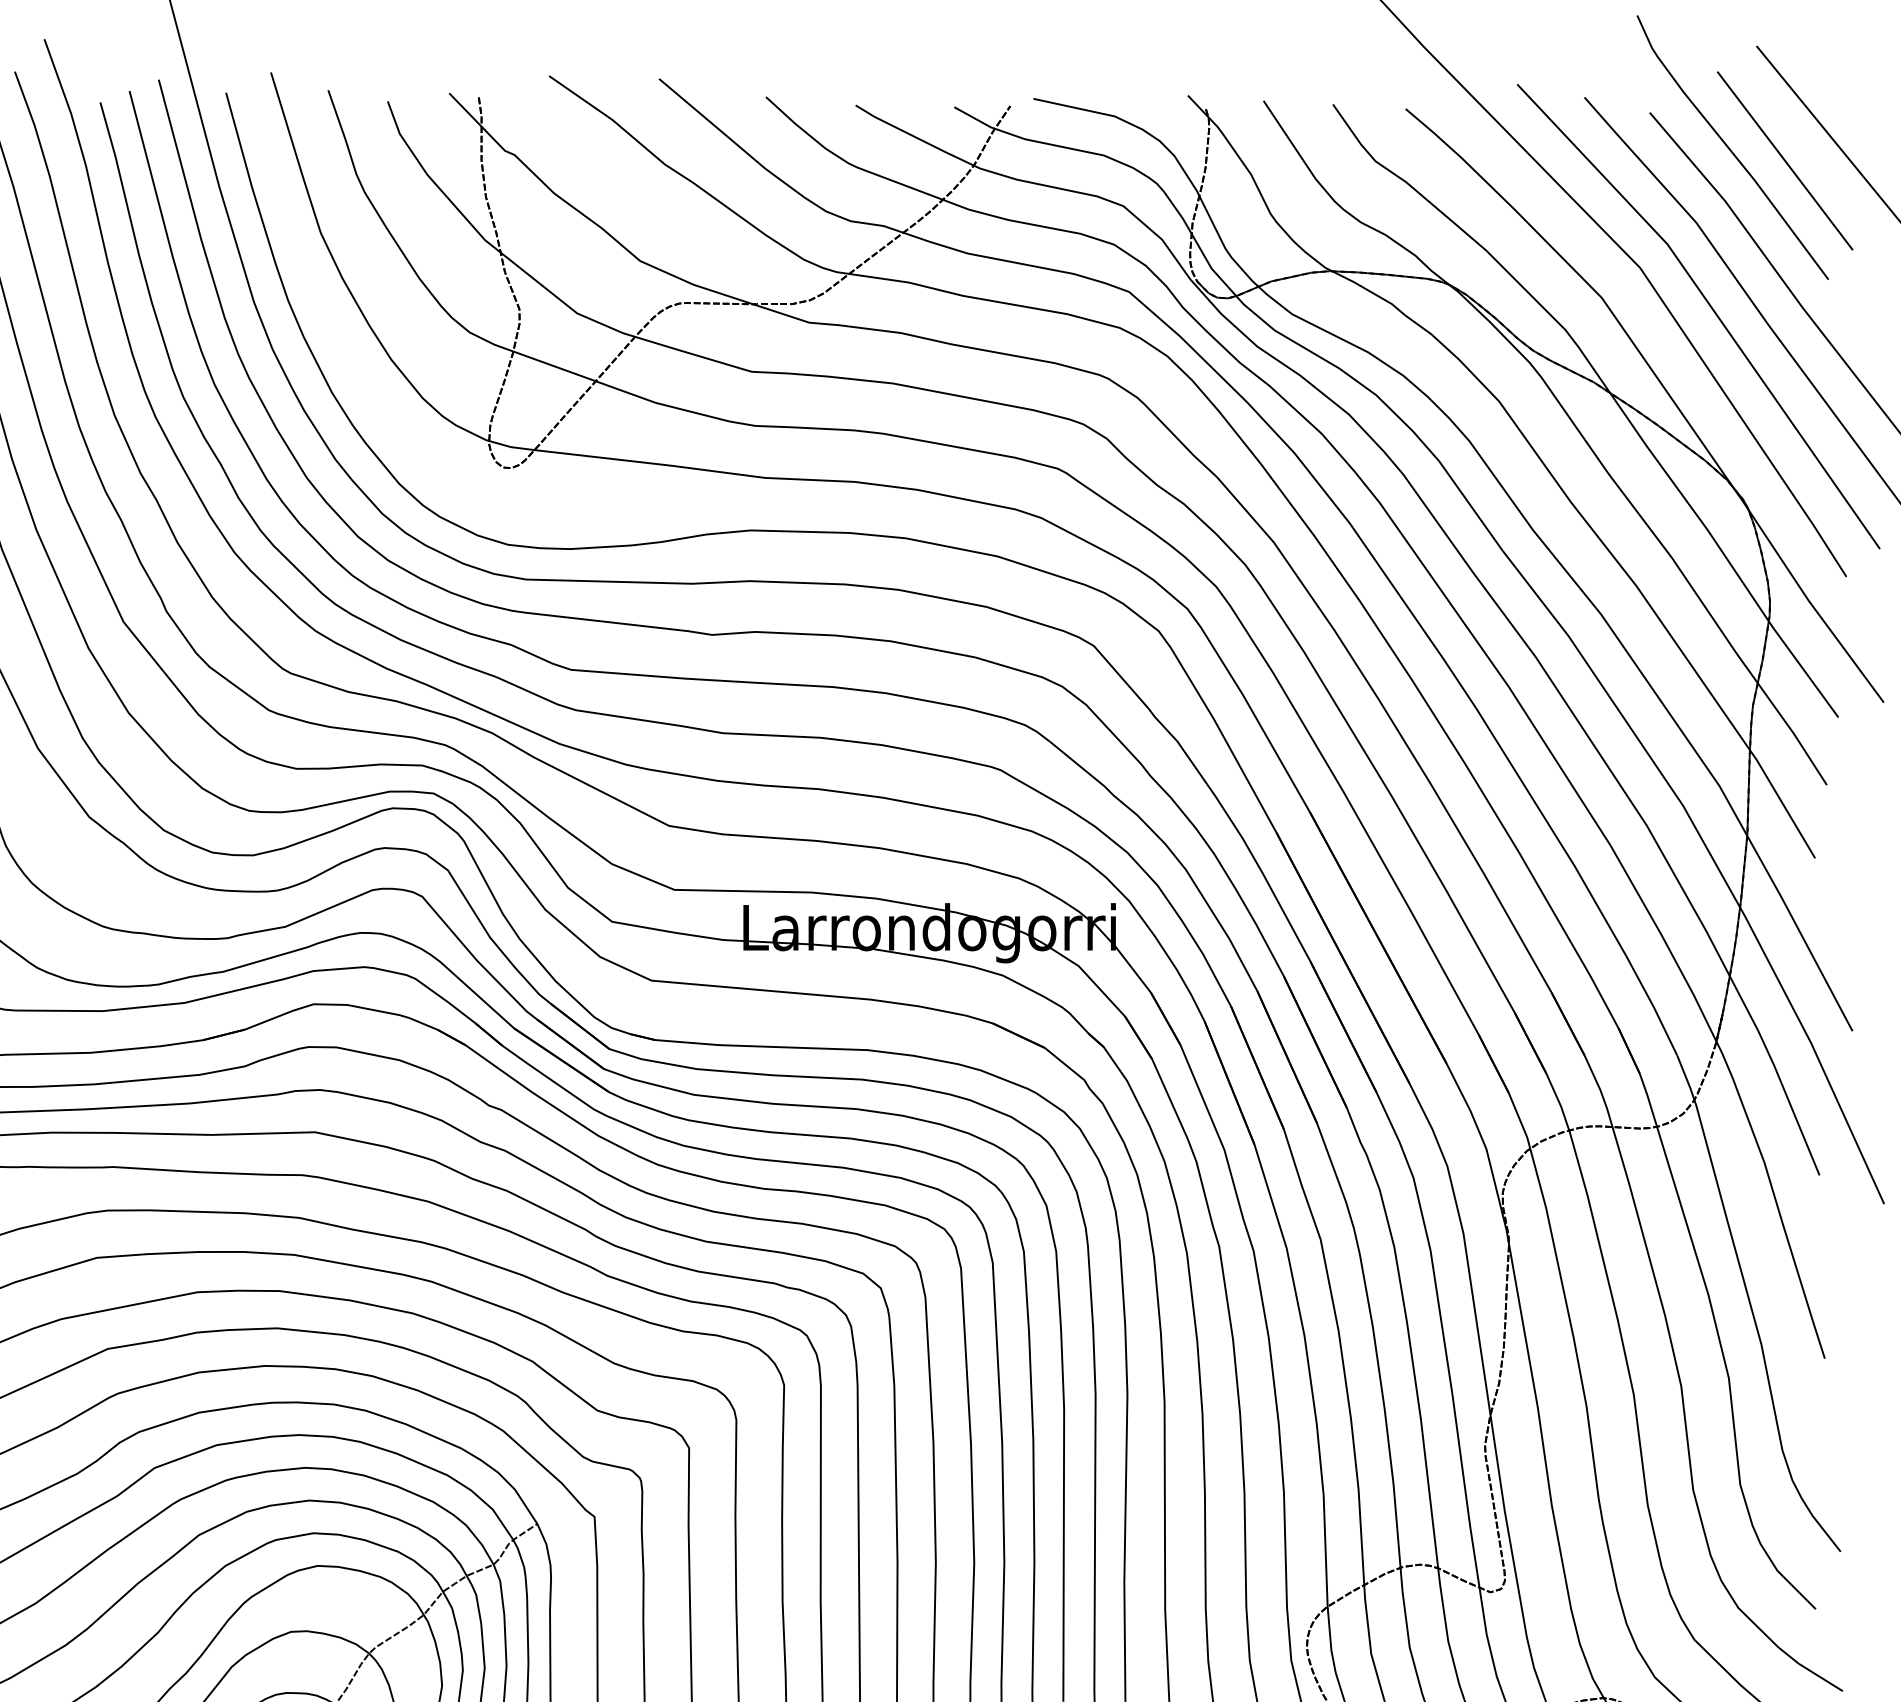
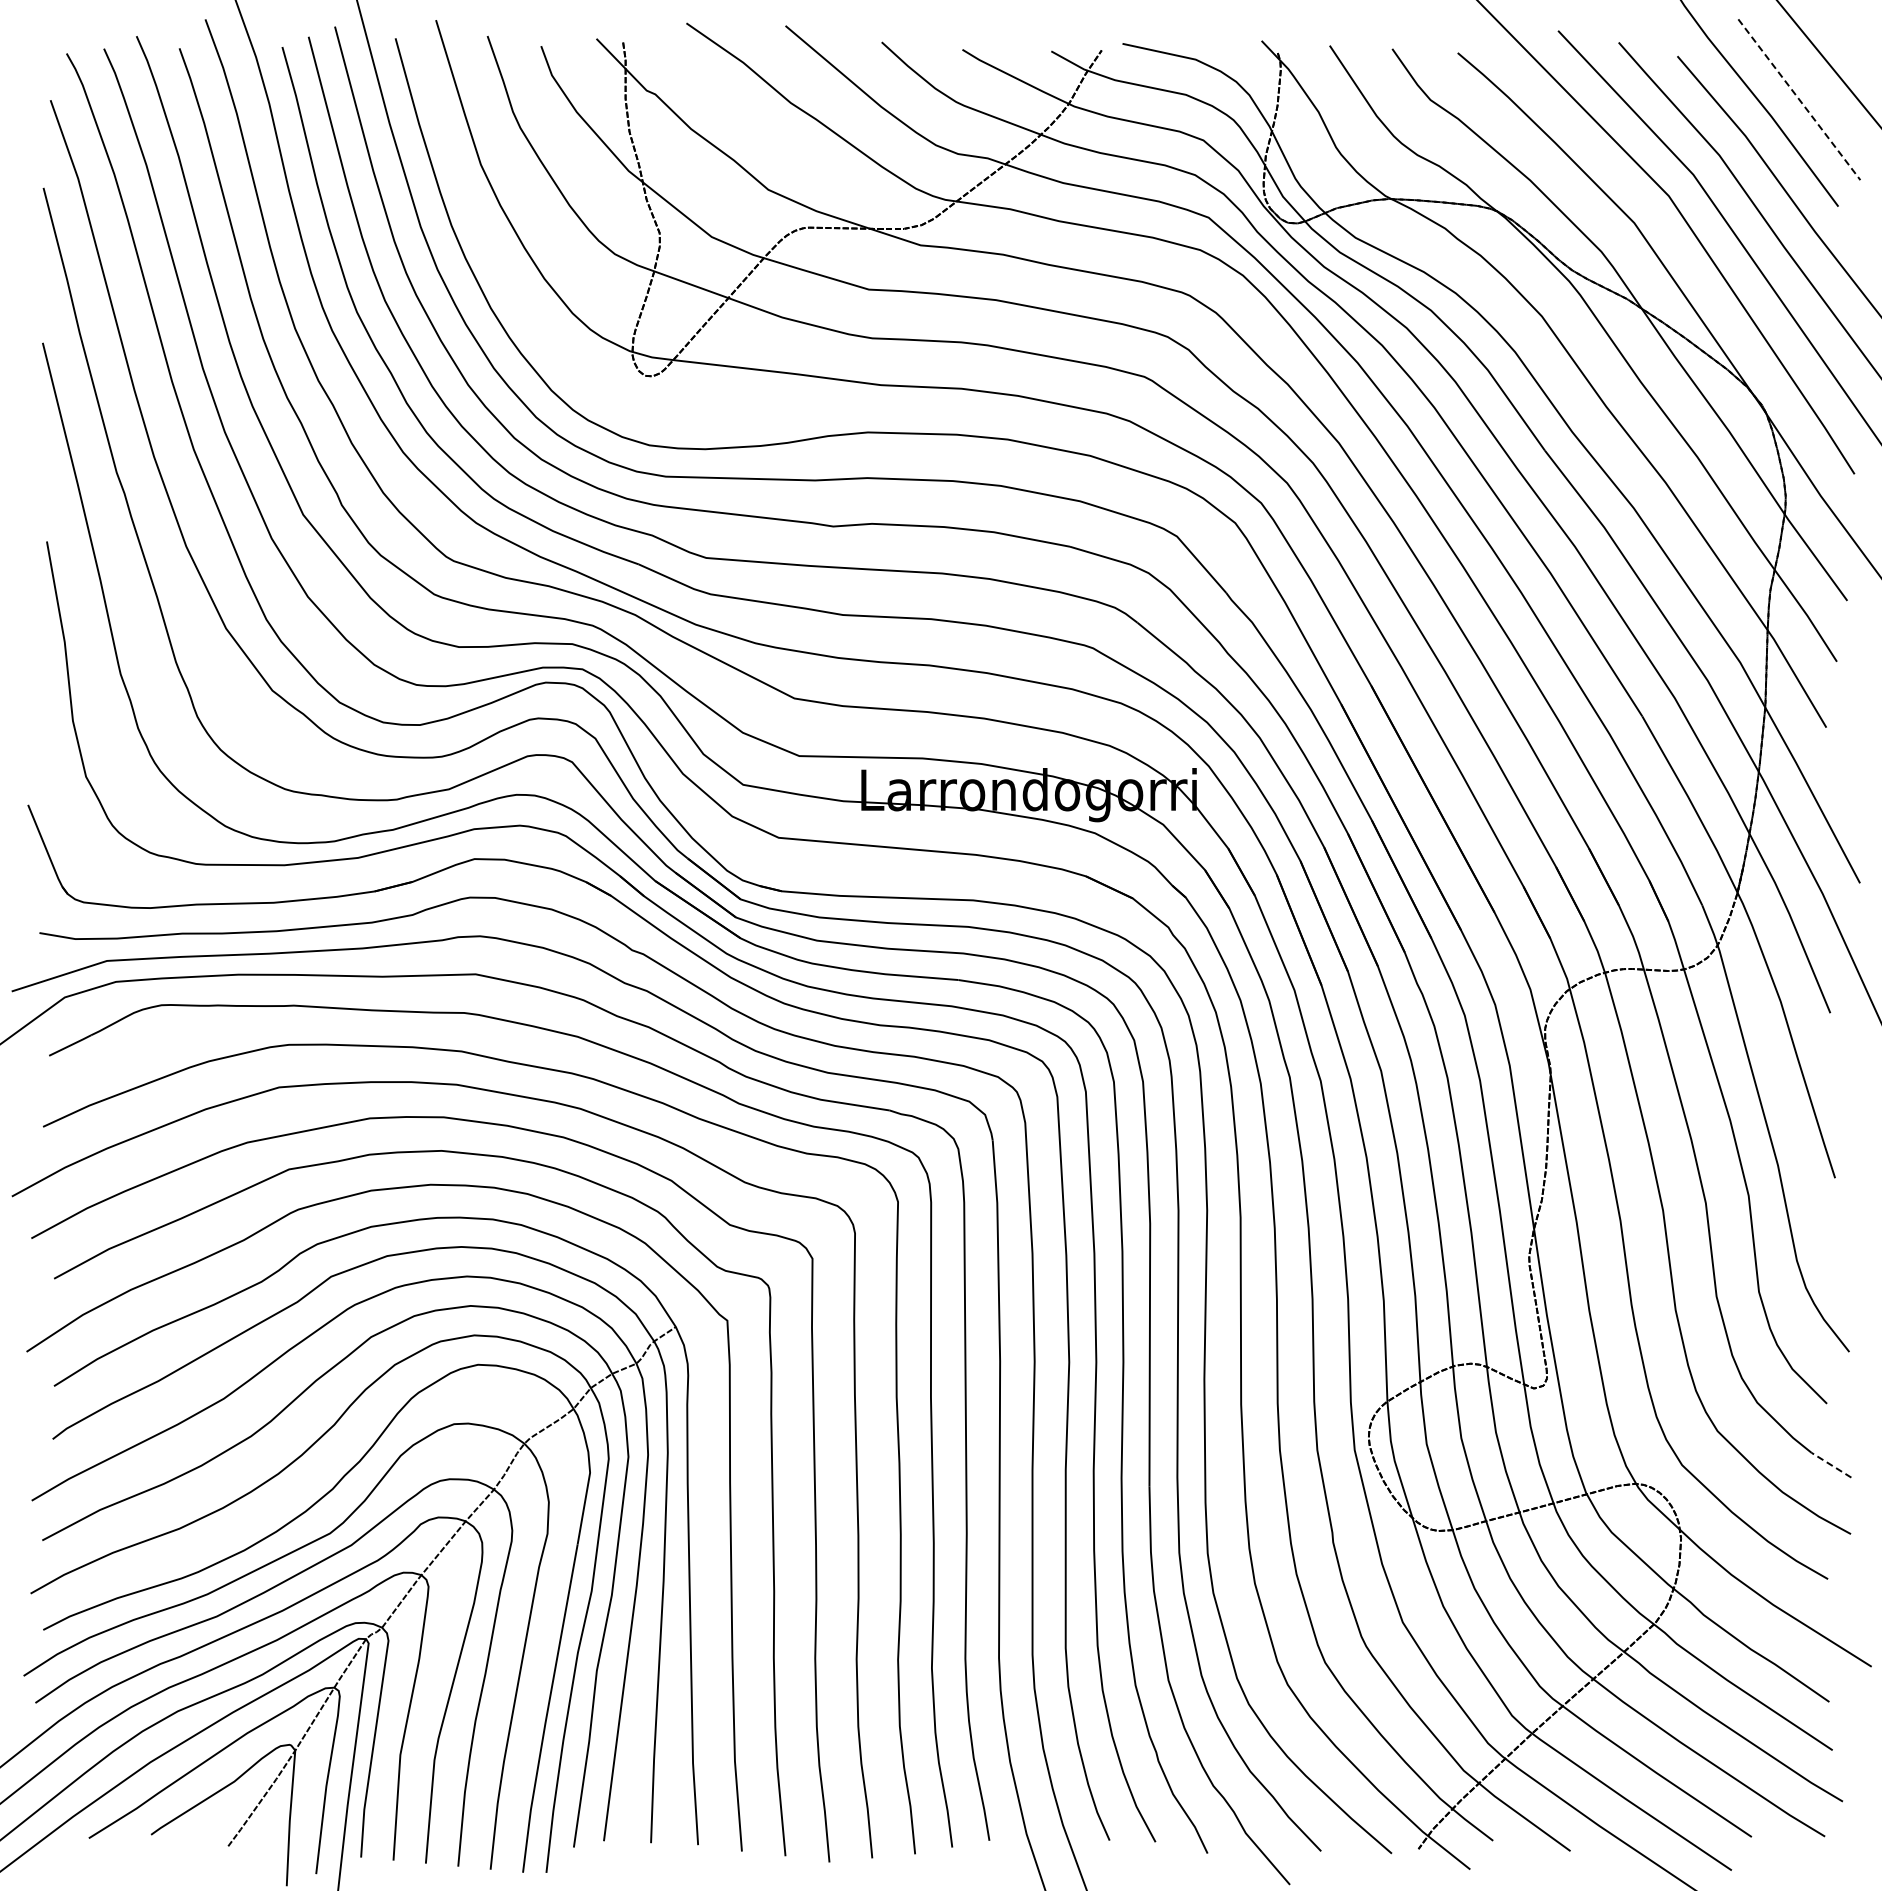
line: (1785, 160) -> (1799, 99), solid -> dashed
line: (1820, 1676) -> (1831, 1464), solid -> dashed

